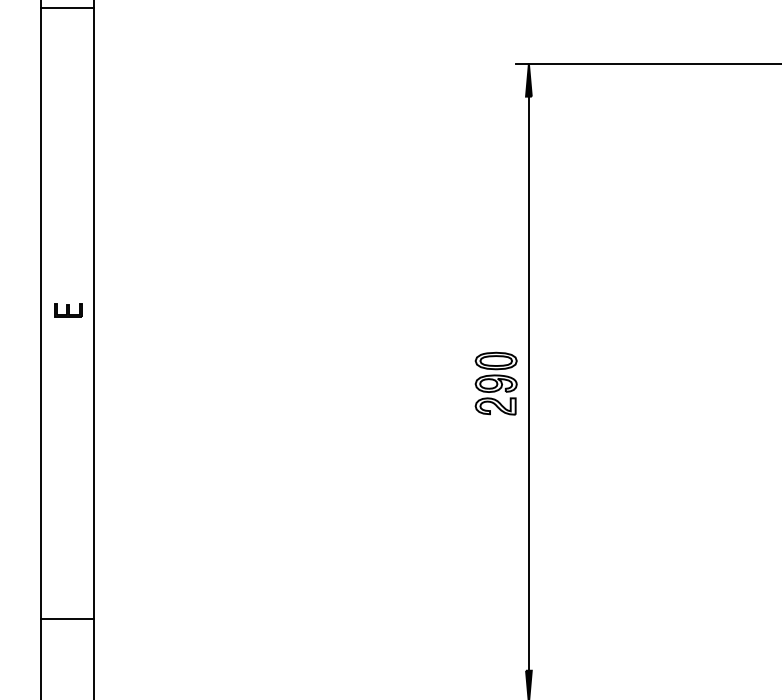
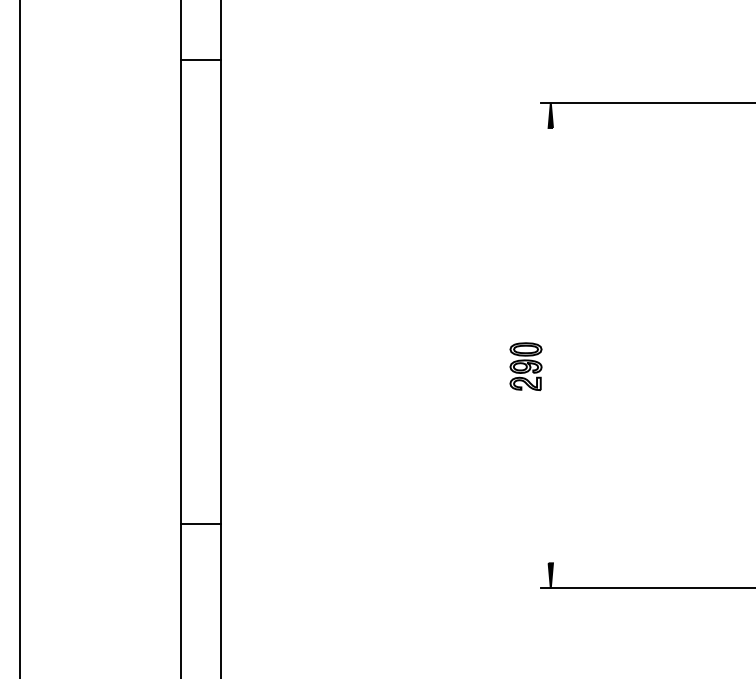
part: (68, 309) -> (201, 289), removed
part: (495, 383) -> (525, 366), moved
line: (528, 383) -> (550, 345), removed

